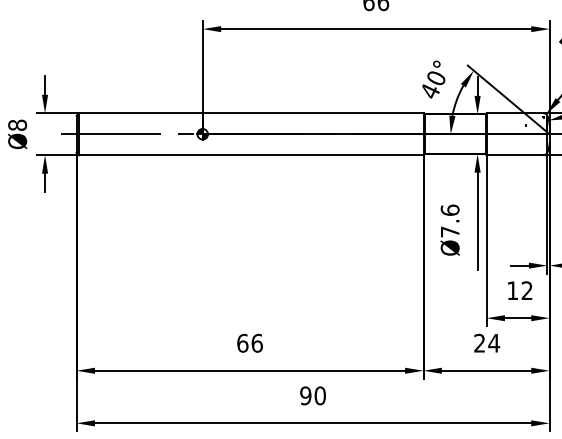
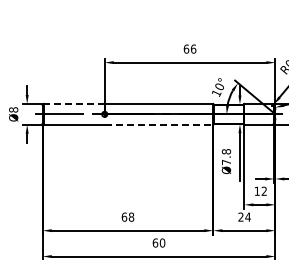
text: (429, 89) -> (216, 92), 40° -> 10°
line: (139, 114) -> (73, 104), solid -> dashed
line: (314, 154) -> (159, 124), solid -> dashed
text: (448, 209) -> (225, 151), Ø7.6 -> Ø7.8
text: (257, 341) -> (131, 216), 66 -> 68
text: (305, 394) -> (155, 242), 90 -> 60

